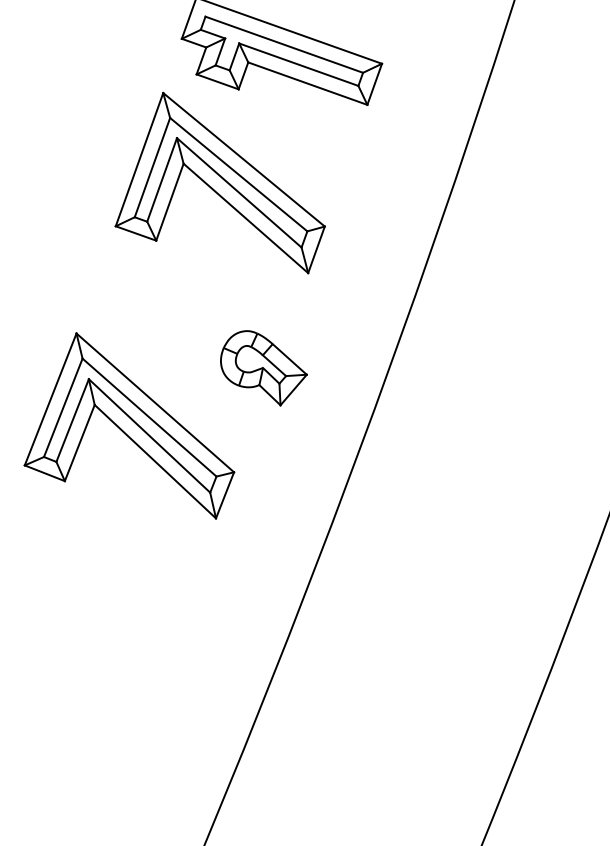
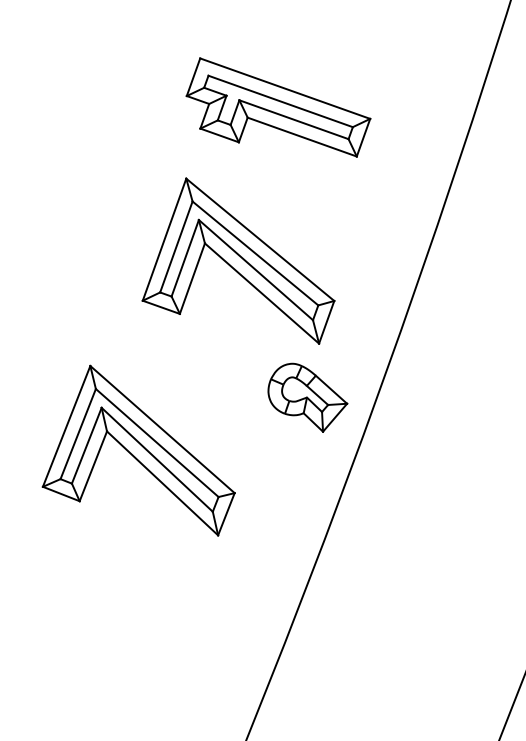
part: (219, 182) -> (237, 260), moved
part: (263, 368) -> (307, 398), moved

